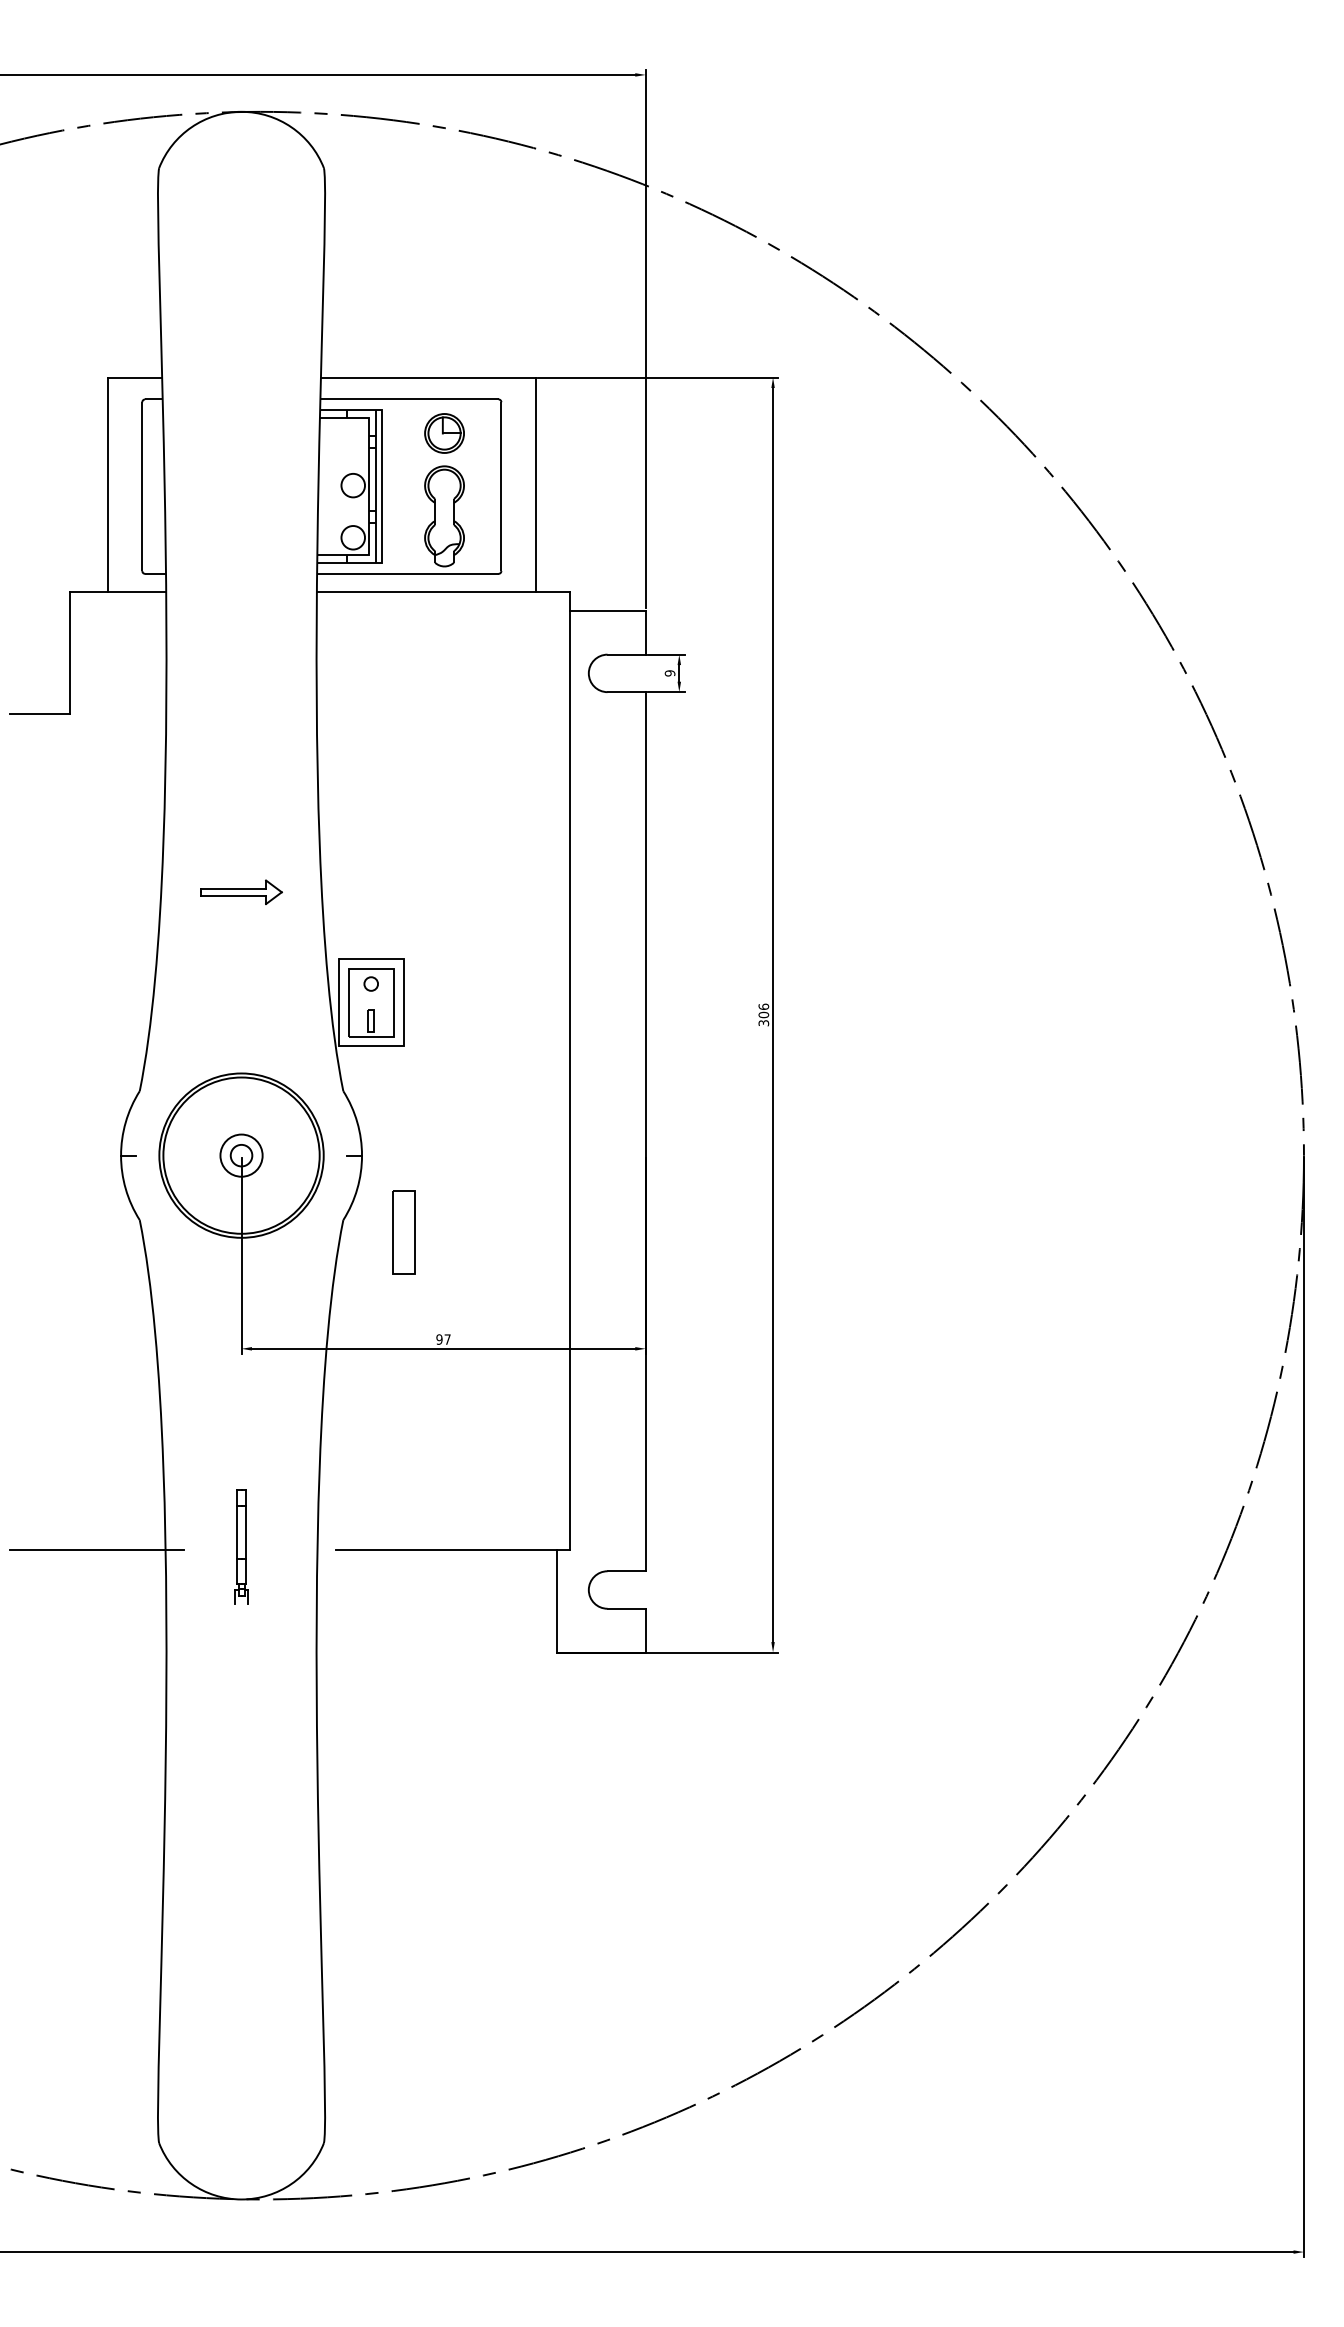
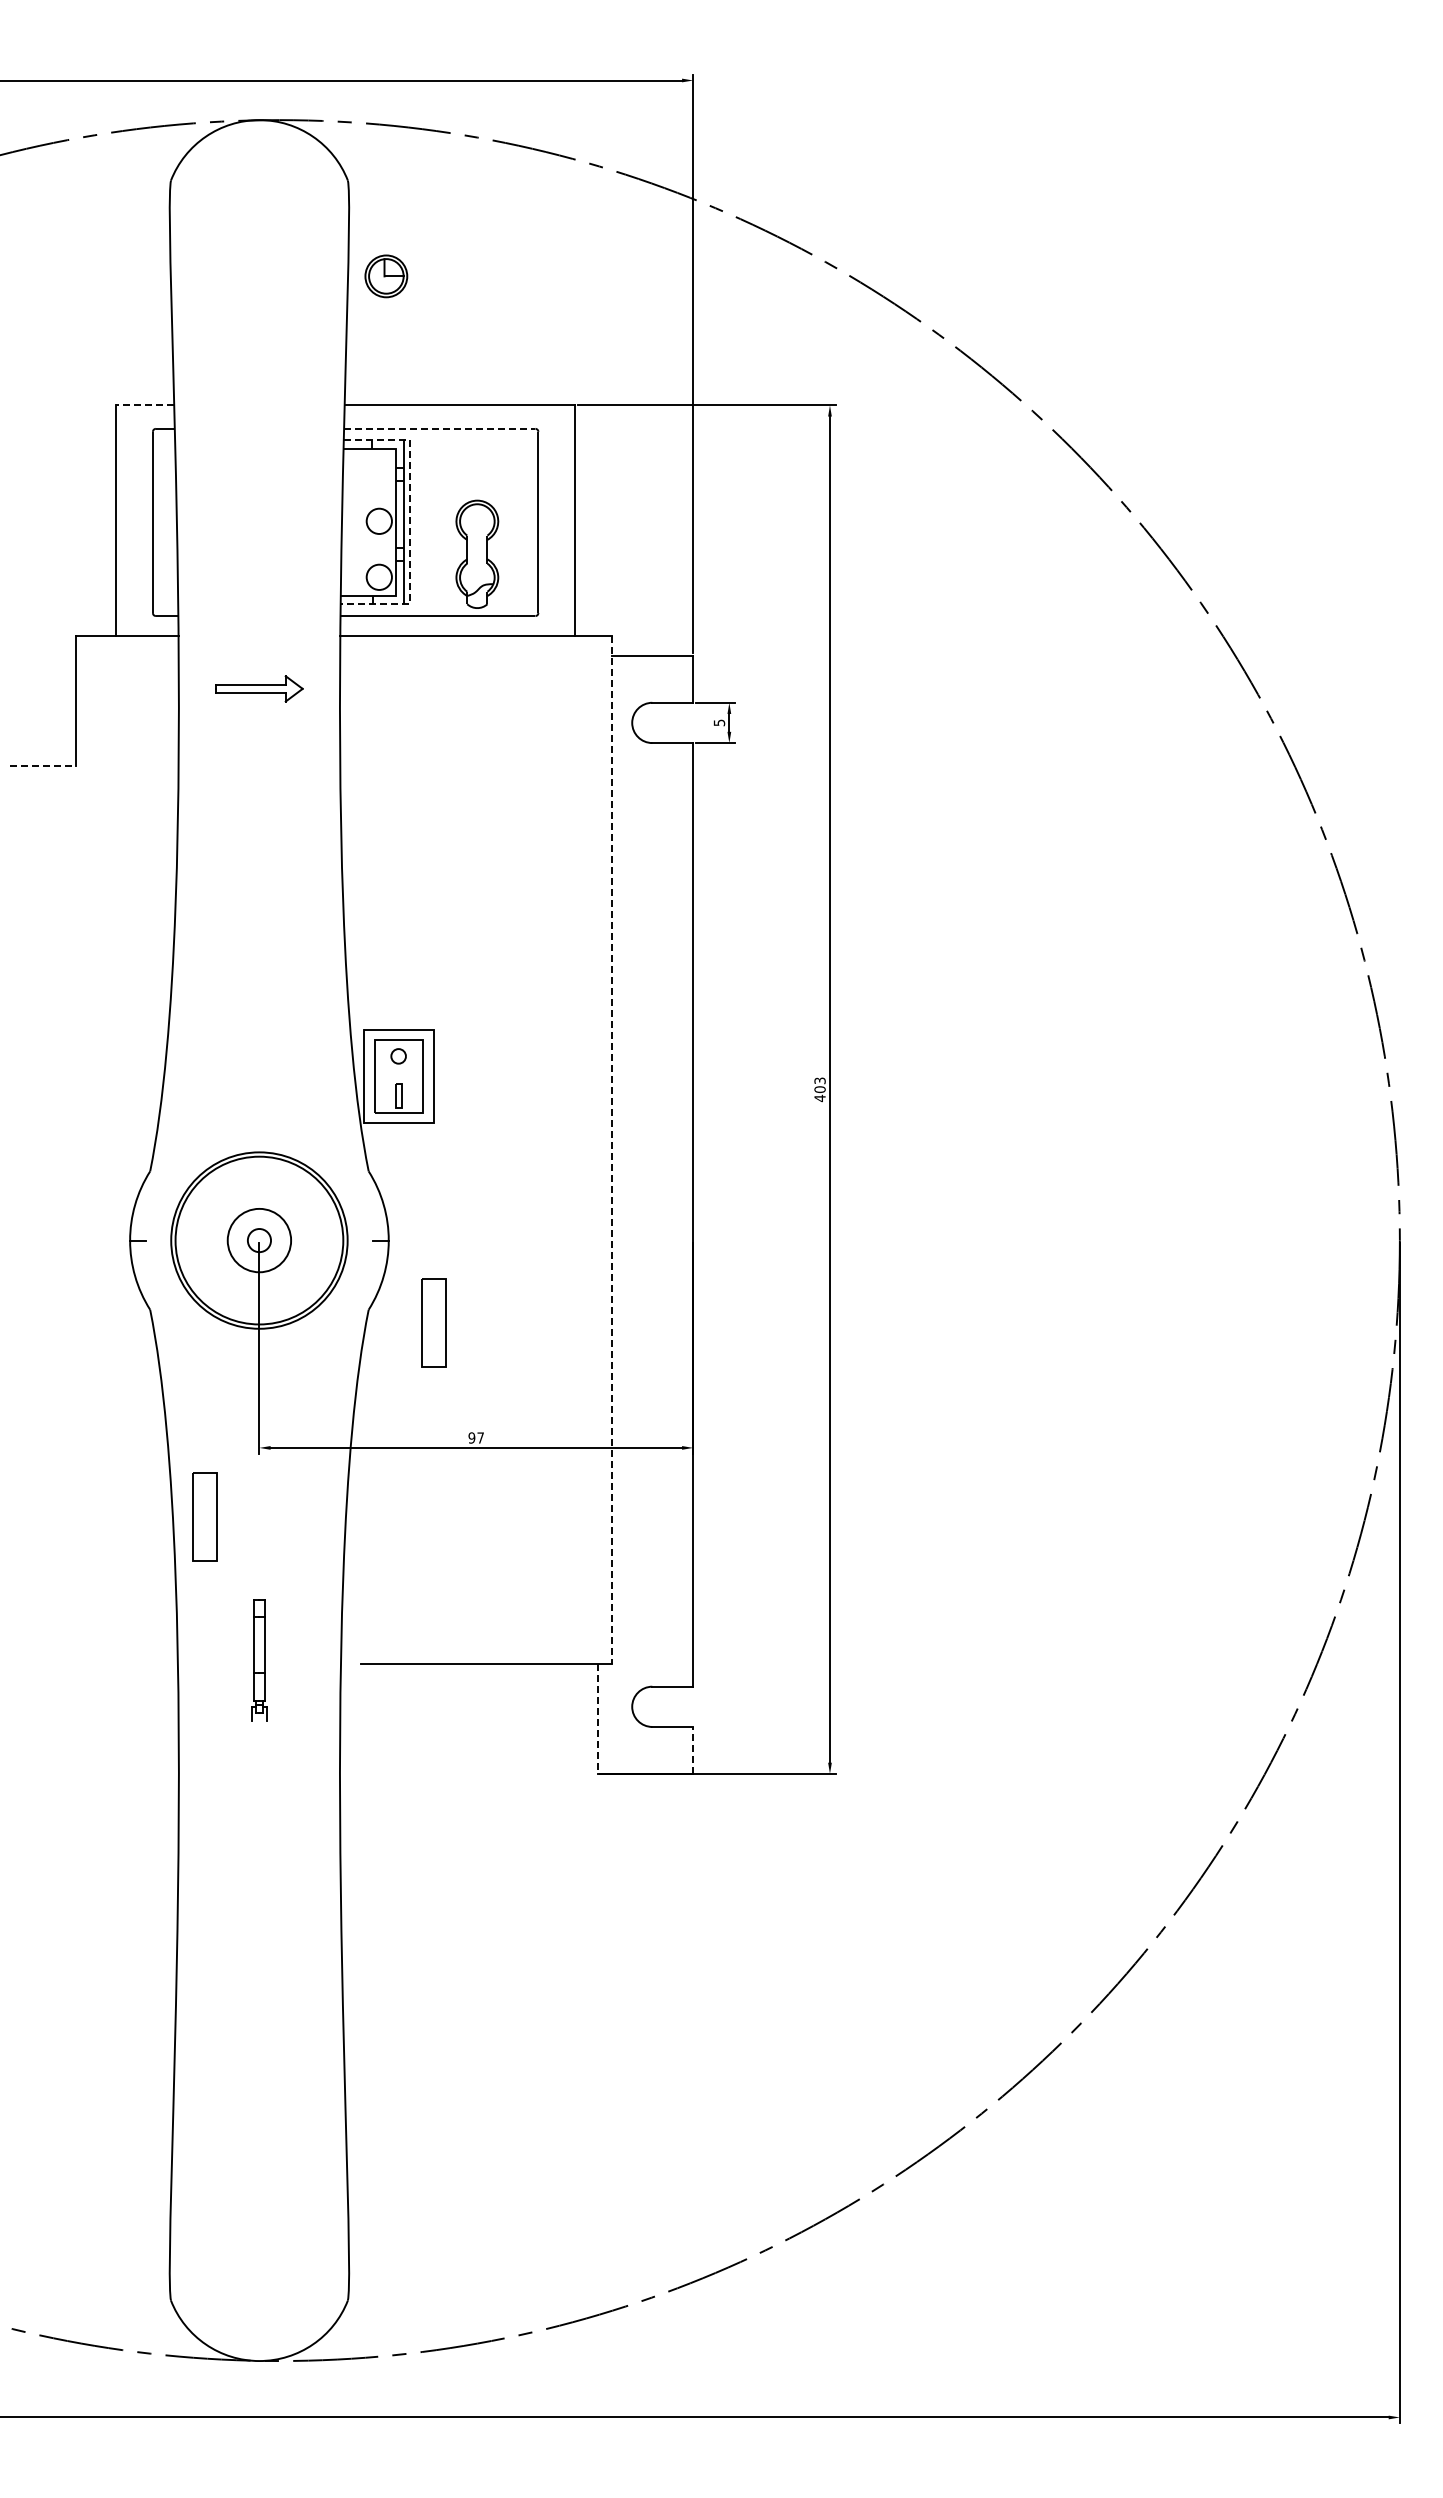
line: (134, 377) -> (144, 405), solid -> dashed
line: (409, 399) -> (439, 428), solid -> dashed
part: (444, 433) -> (386, 276), moved
line: (381, 488) -> (409, 524), solid -> dashed
text: (669, 673) -> (718, 722), 9 -> 5
line: (40, 713) -> (43, 765), solid -> dashed
part: (241, 891) -> (259, 688), moved
text: (763, 1014) -> (819, 1089), 306 -> 403
line: (570, 1071) -> (612, 1150), solid -> dashed
circle: (241, 1155) -> (259, 1240), size x1.4
part: (190, 1412) -> (204, 1516), added
line: (96, 1549) -> (103, 1663), removed
line: (556, 1601) -> (597, 1719), solid -> dashed
line: (645, 1629) -> (693, 1749), solid -> dashed

